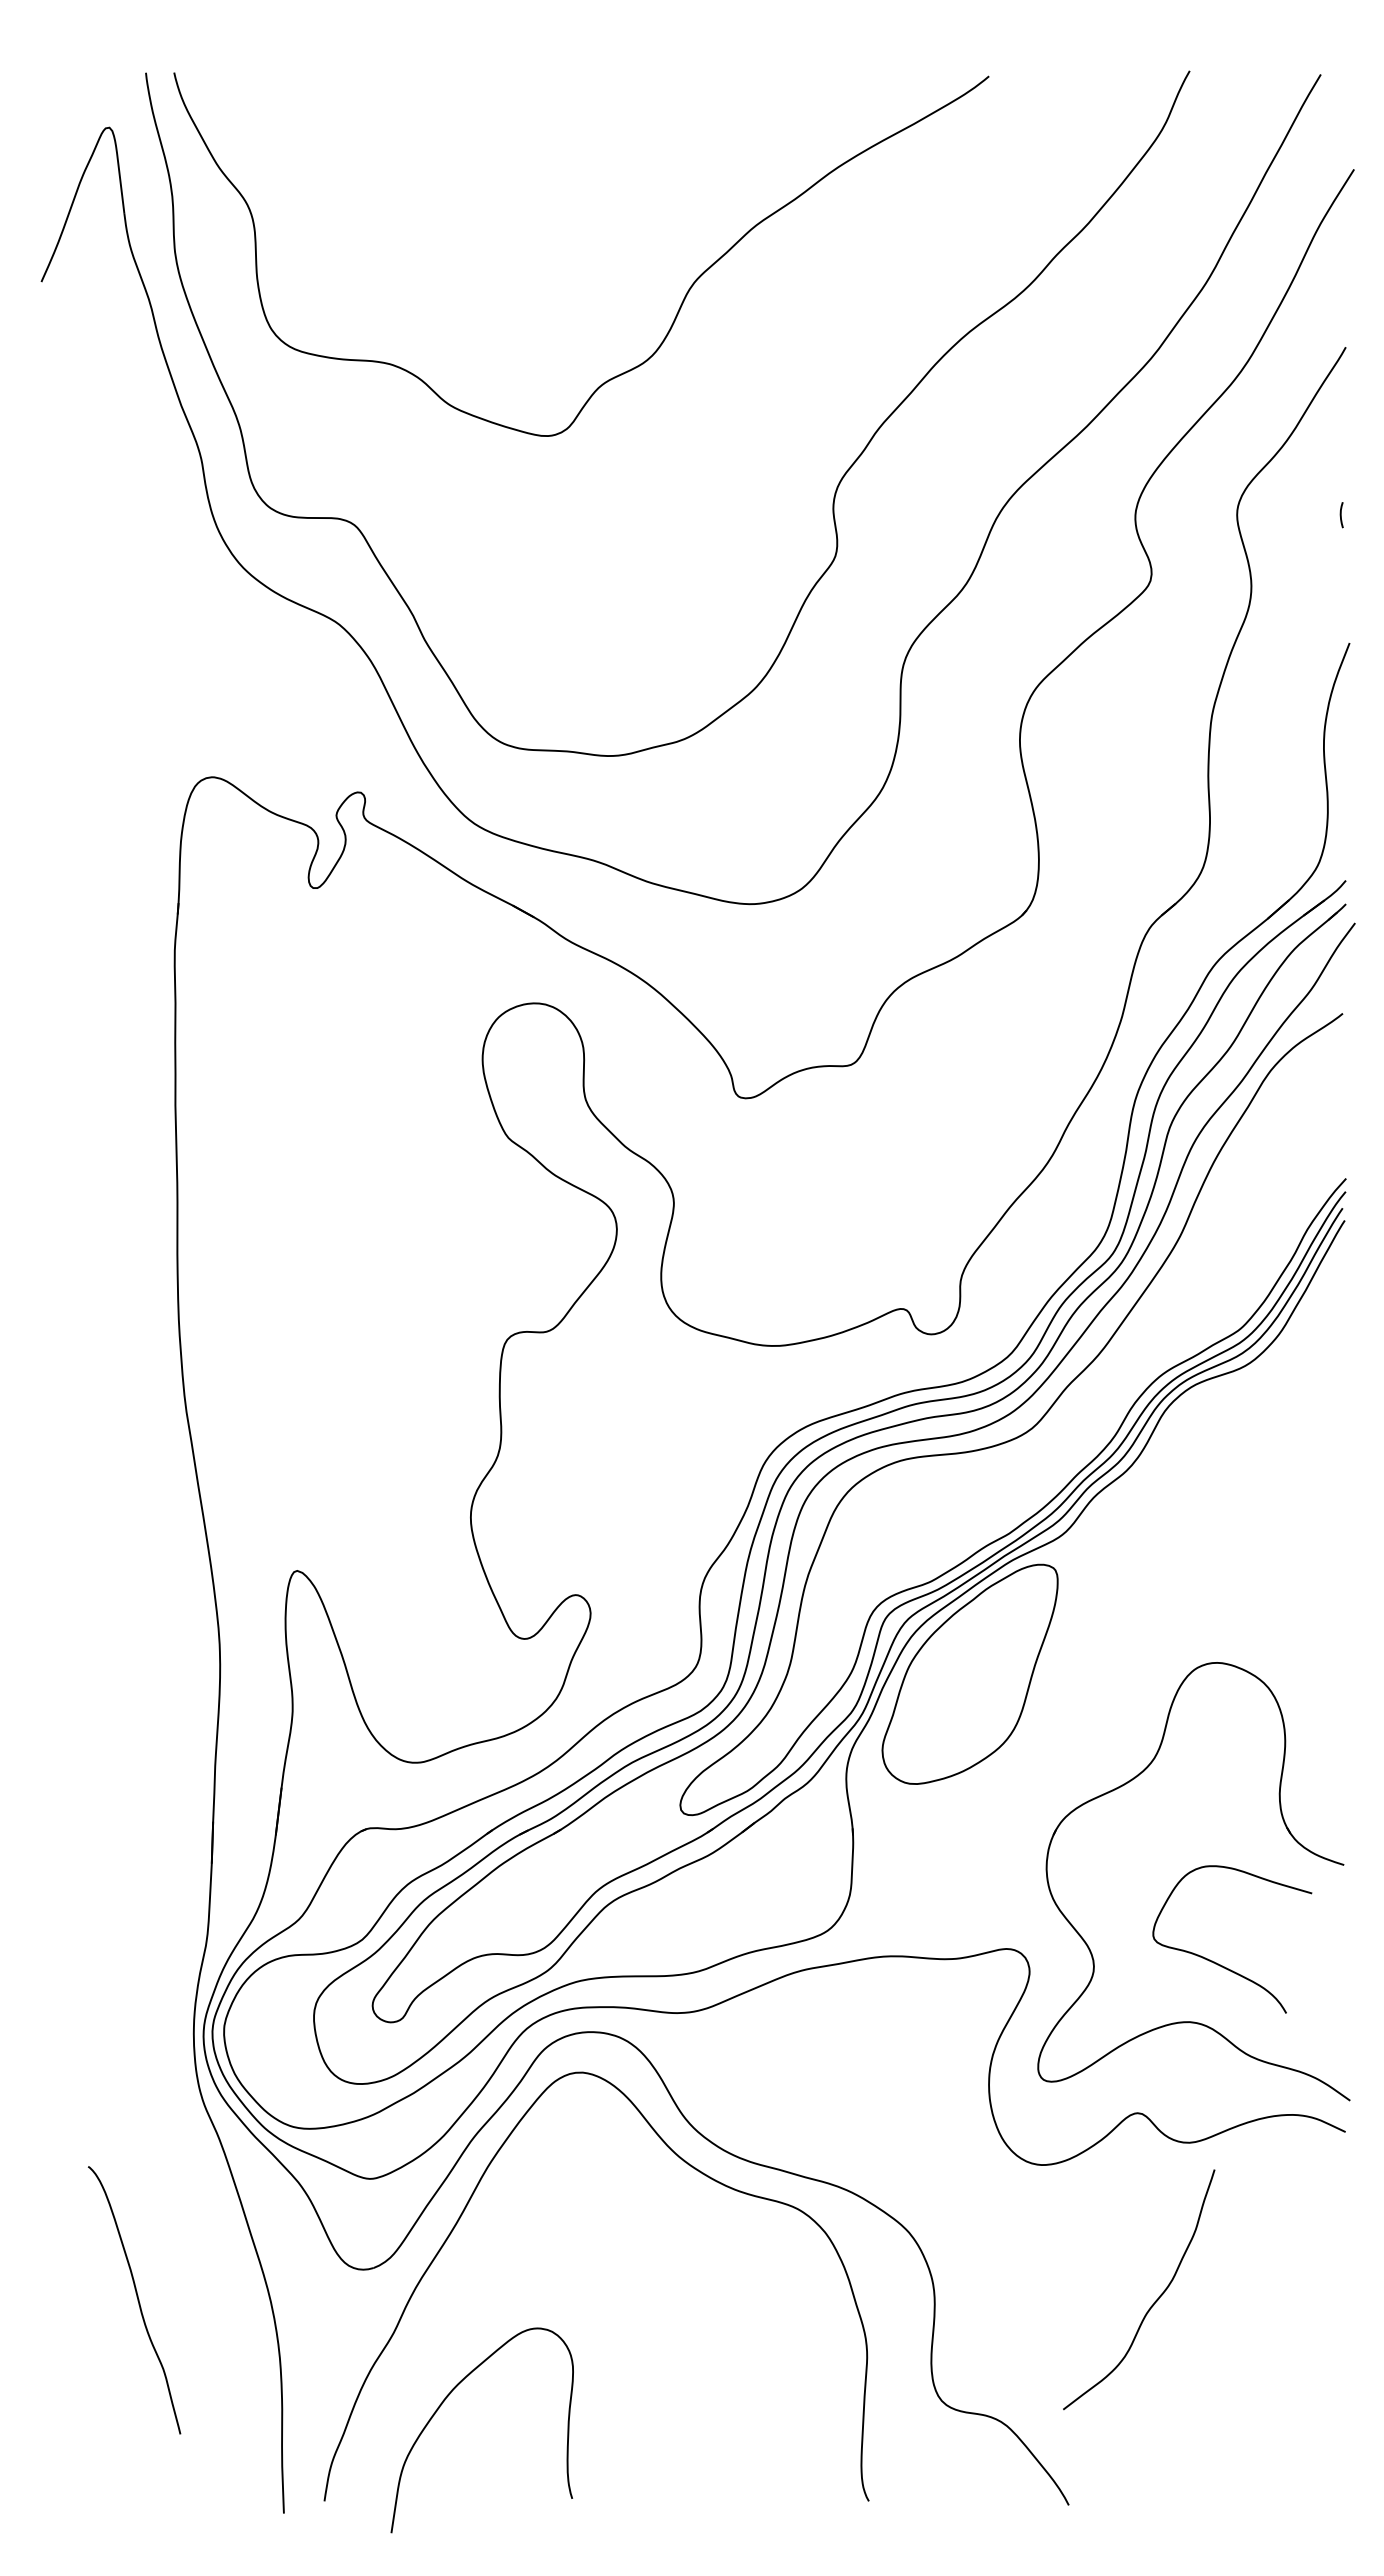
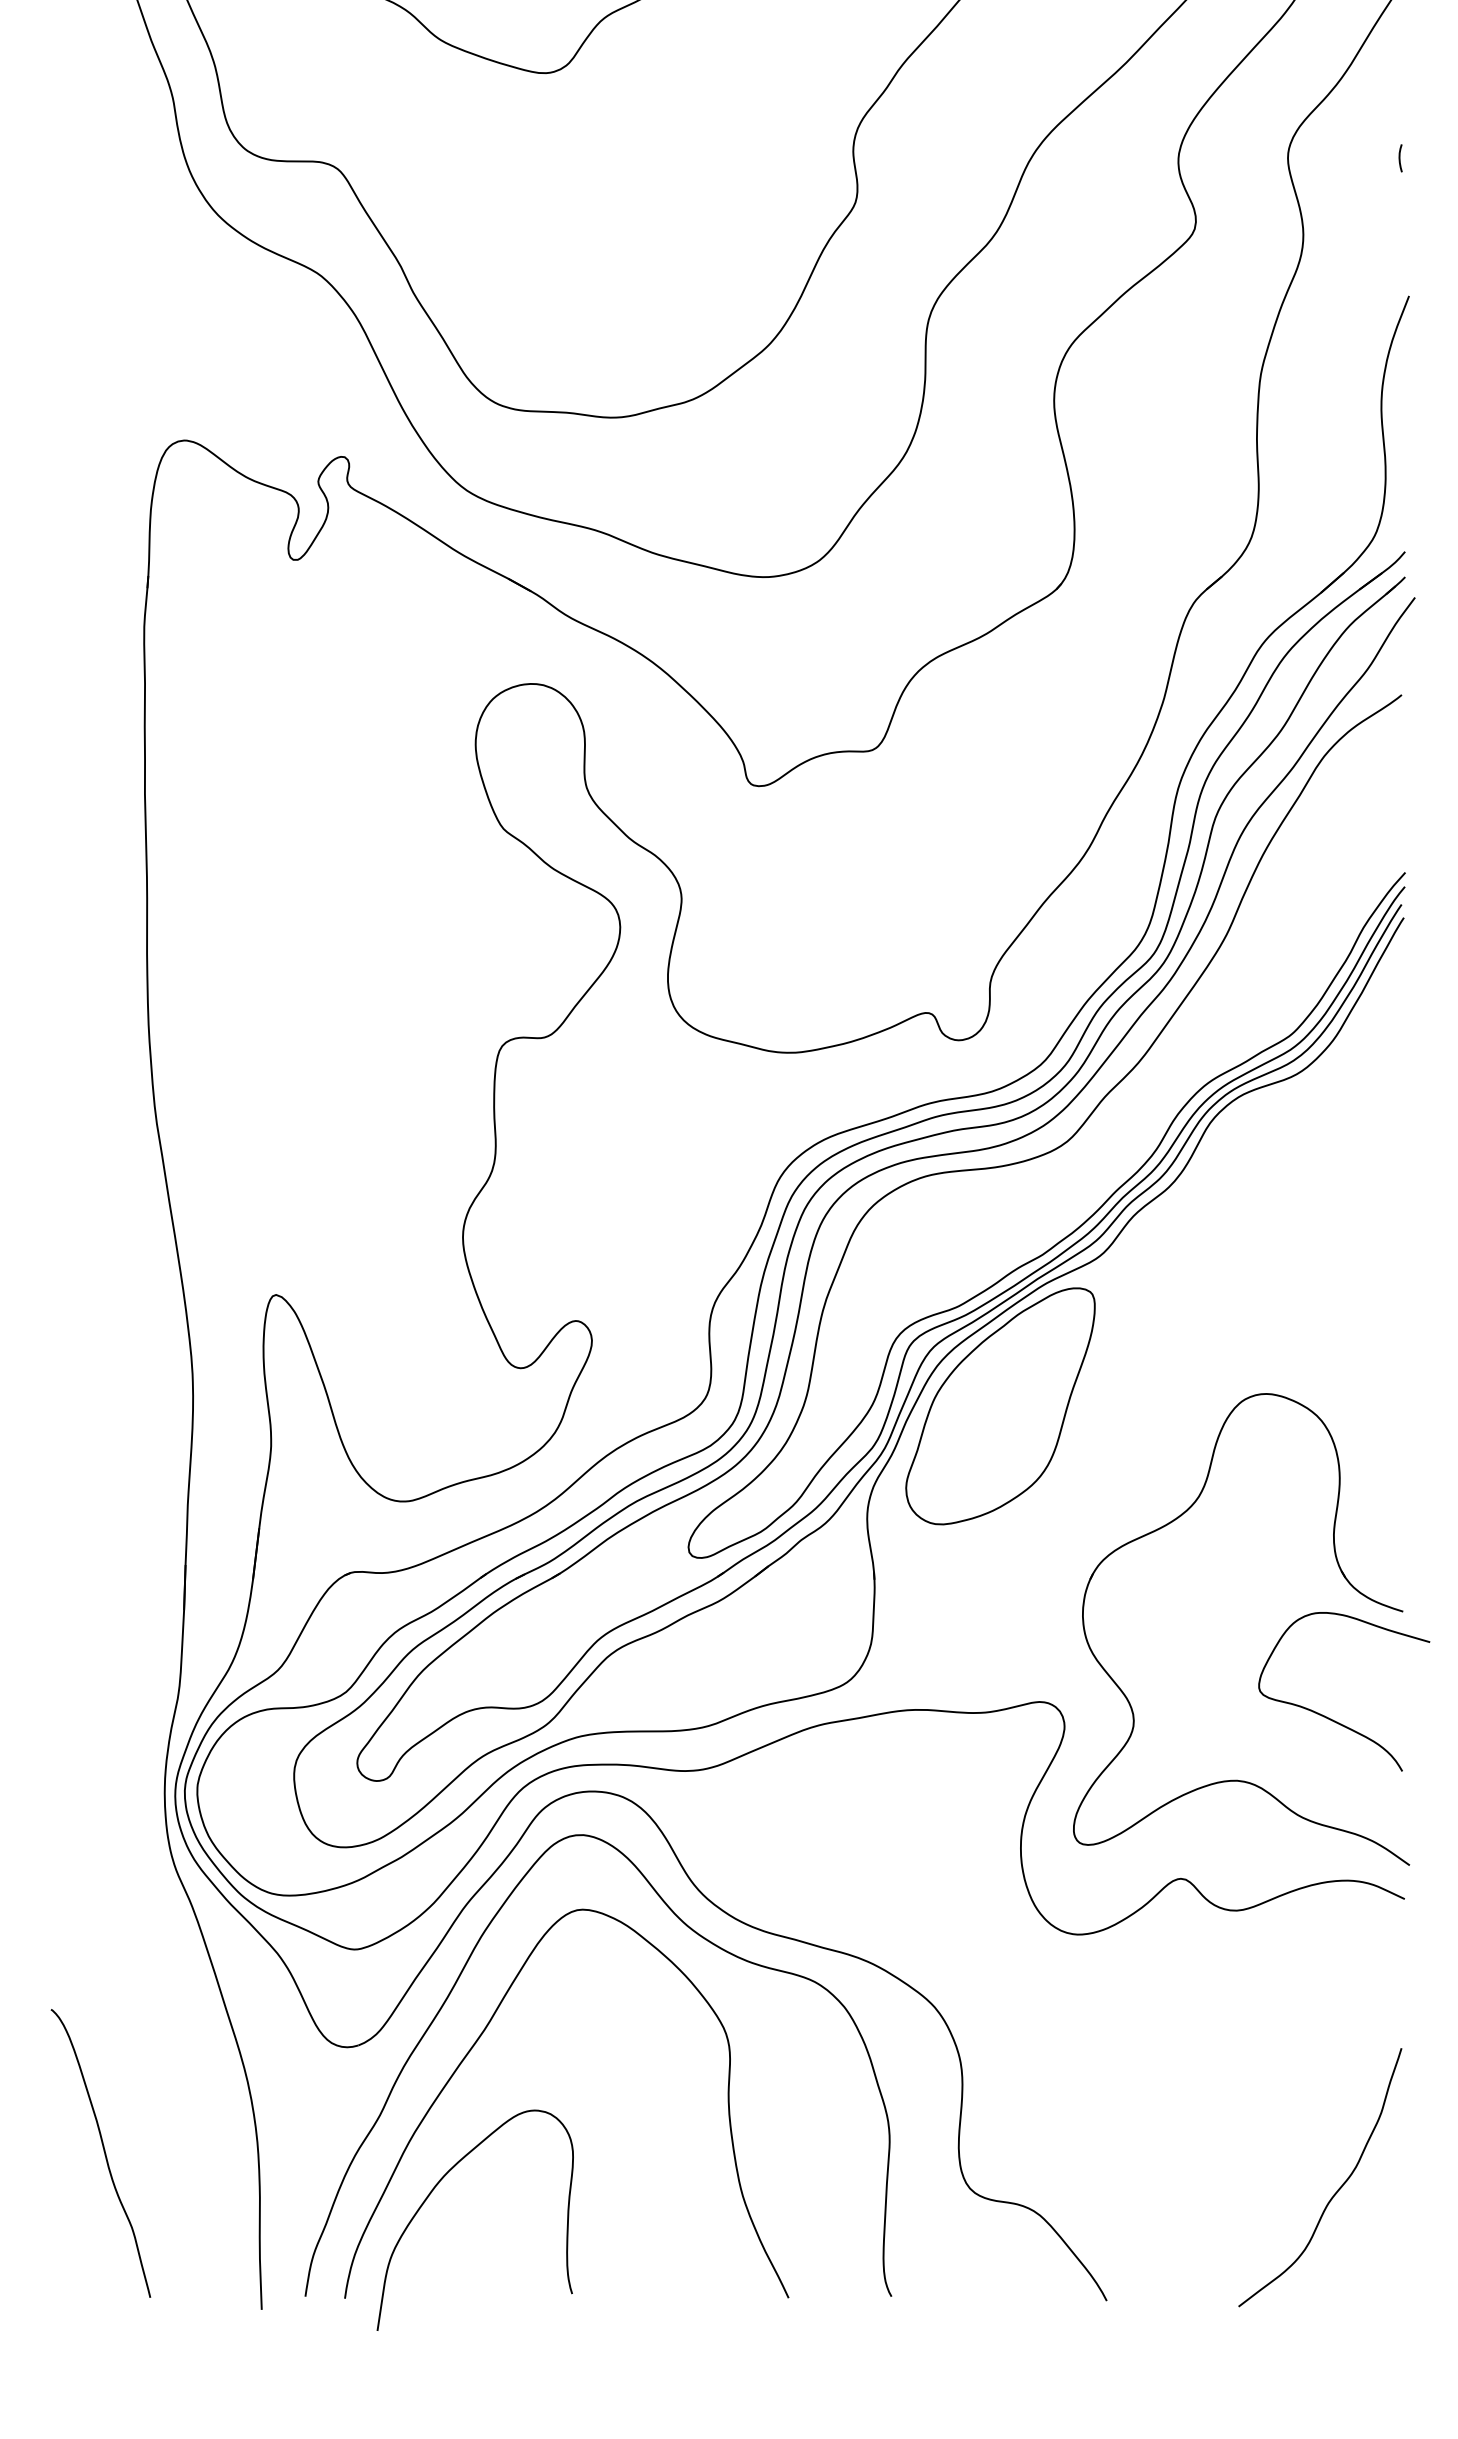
curve: (1220, 1964) -> (1331, 1718), moved
curve: (482, 2267) -> (475, 2044), added
curve: (137, 2300) -> (104, 2153), moved
curve: (1154, 2301) -> (1336, 2190), moved

